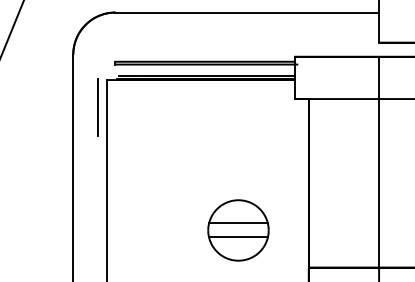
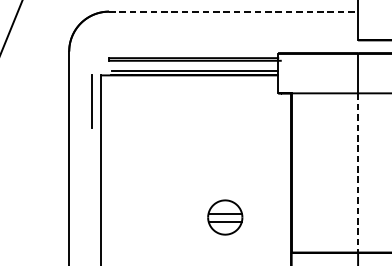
line: (247, 12) -> (233, 11), solid -> dashed
line: (379, 183) -> (358, 173), solid -> dashed
part: (238, 230) -> (225, 217), size x0.6

